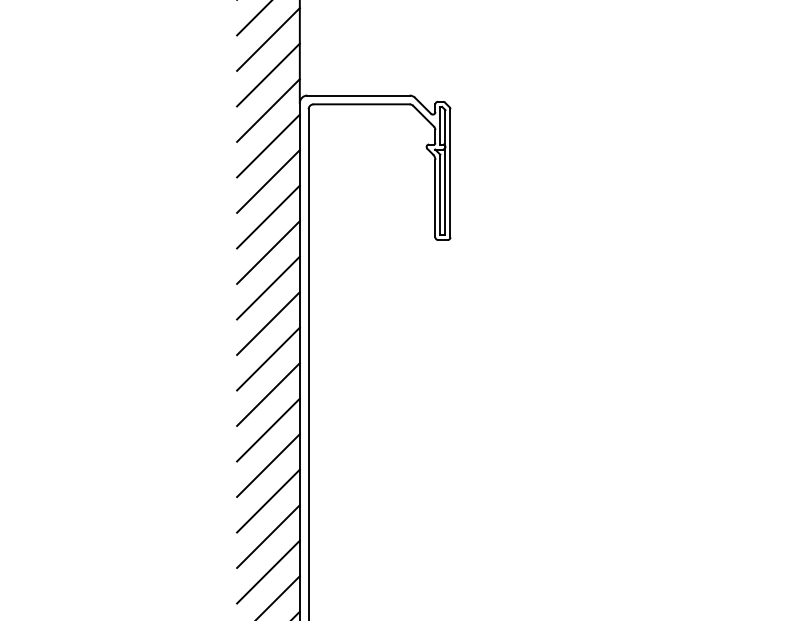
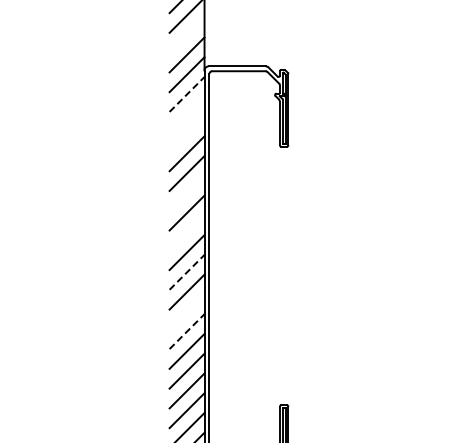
line: (267, 38) -> (186, 34), removed
line: (269, 146) -> (187, 94), solid -> dashed
line: (267, 180) -> (186, 113), removed
line: (267, 216) -> (186, 133), removed
line: (267, 322) -> (186, 192), removed
line: (267, 394) -> (186, 232), removed
line: (269, 465) -> (187, 272), solid -> dashed
line: (267, 535) -> (186, 311), removed
line: (269, 571) -> (187, 331), solid -> dashed

